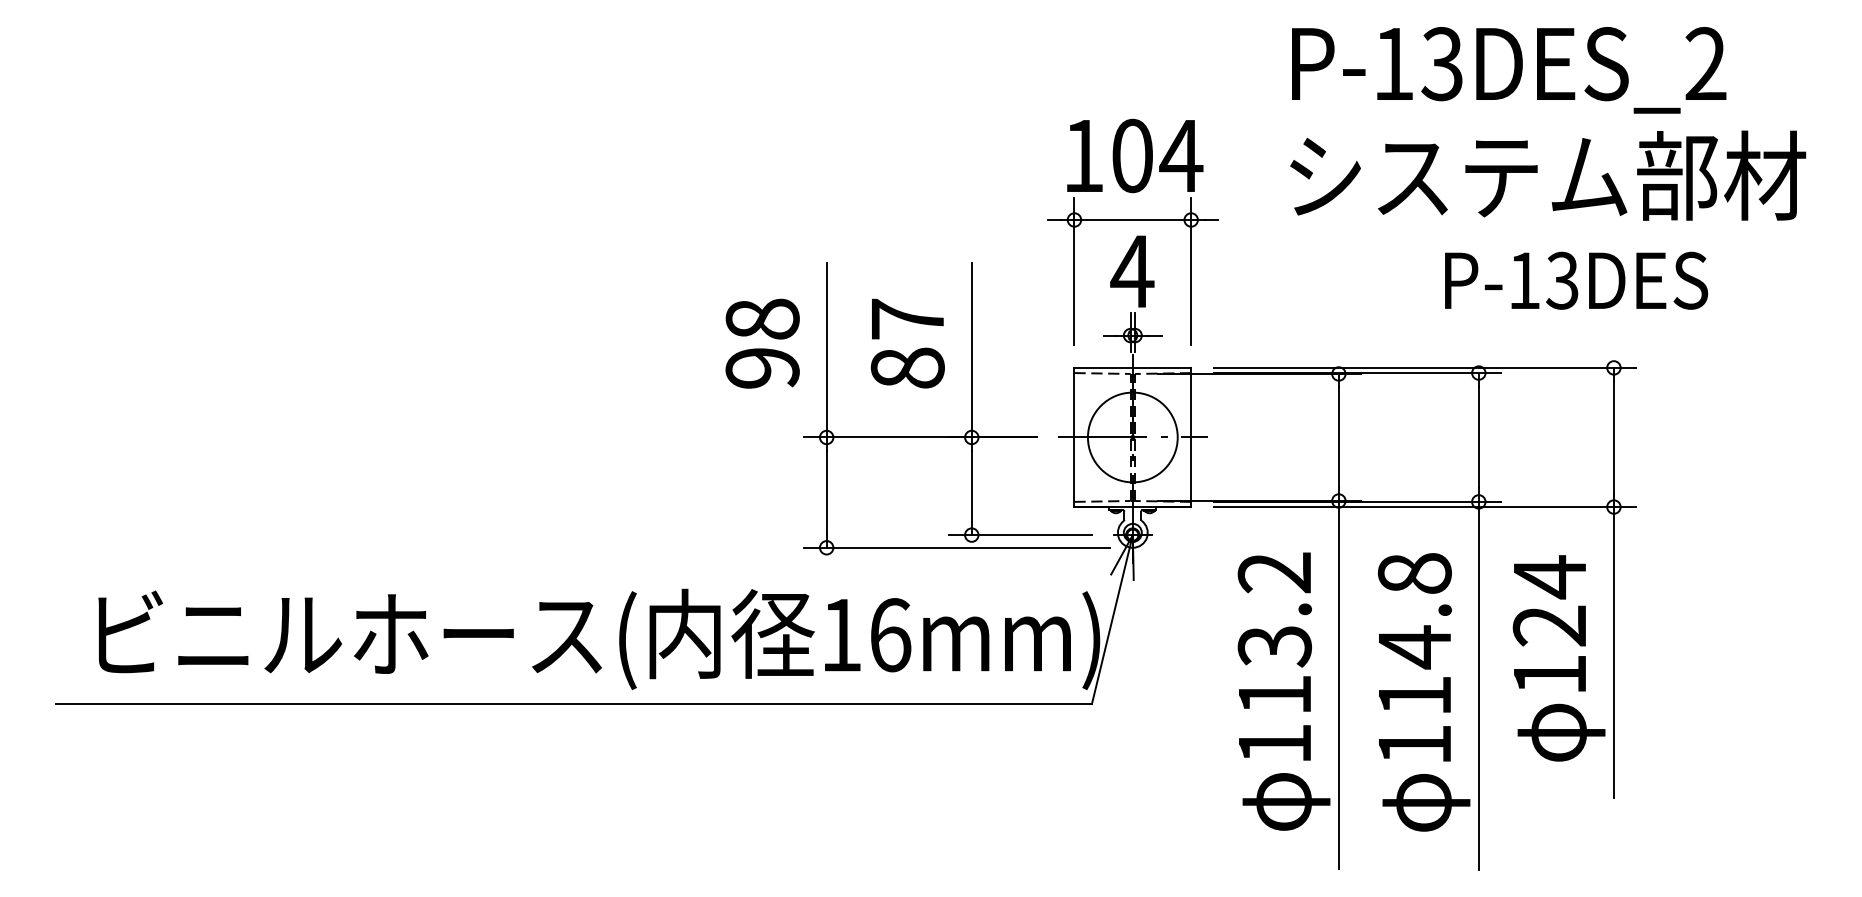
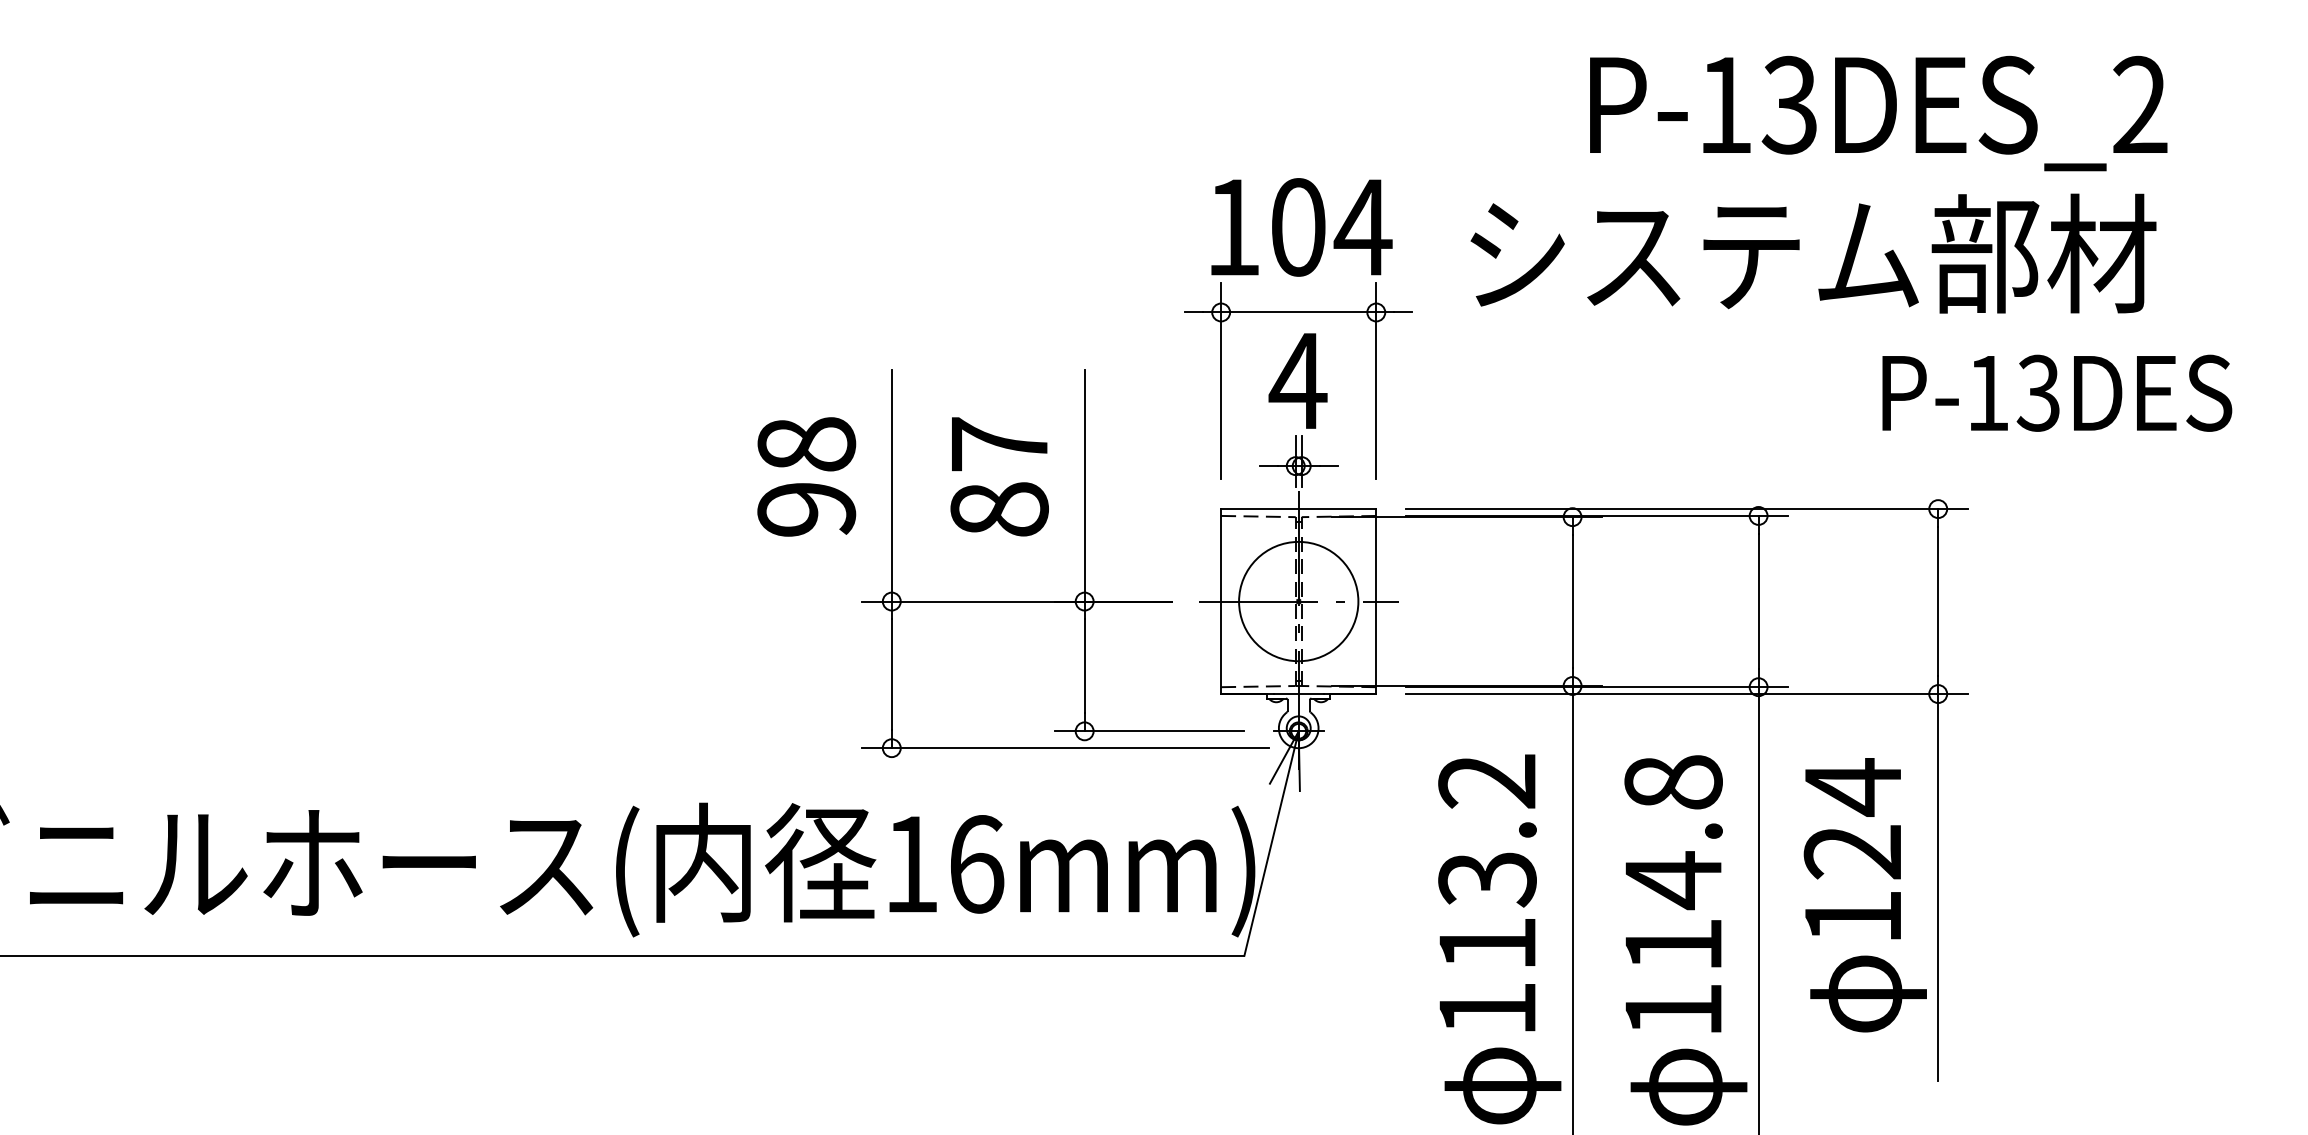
text: (1509, 70) -> (1879, 113), moved
text: (1548, 175) -> (1814, 253), moved
text: (1576, 280) -> (2057, 392), moved

